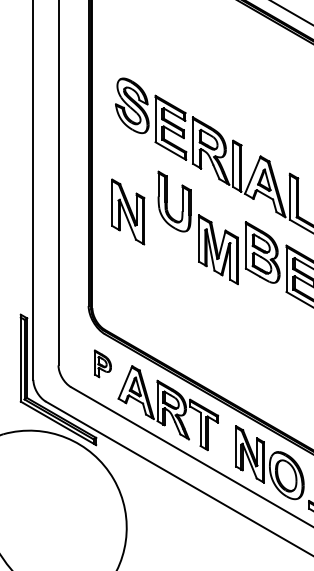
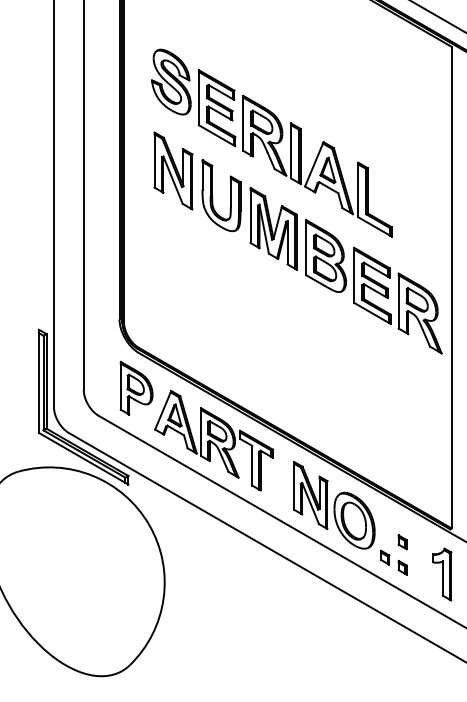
part: (128, 211) -> (173, 170), moved
part: (218, 249) -> (273, 228), moved
part: (102, 363) -> (136, 387), size x1.67

